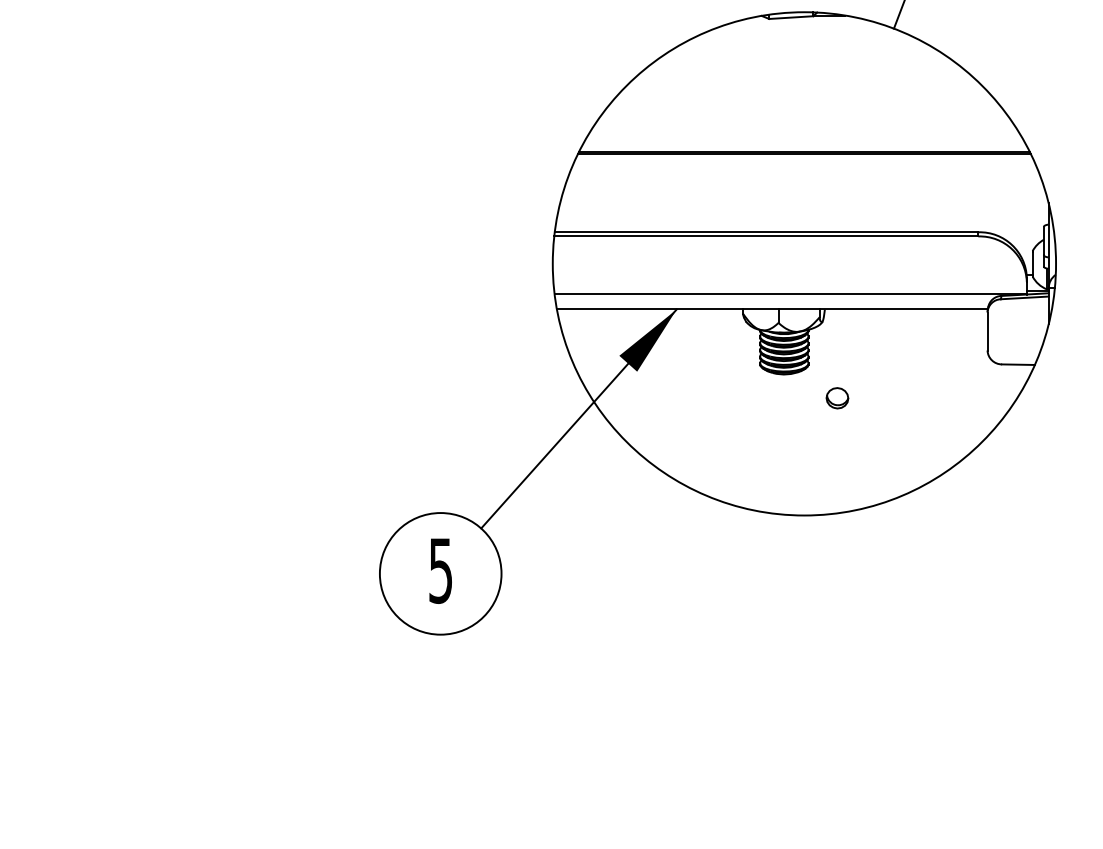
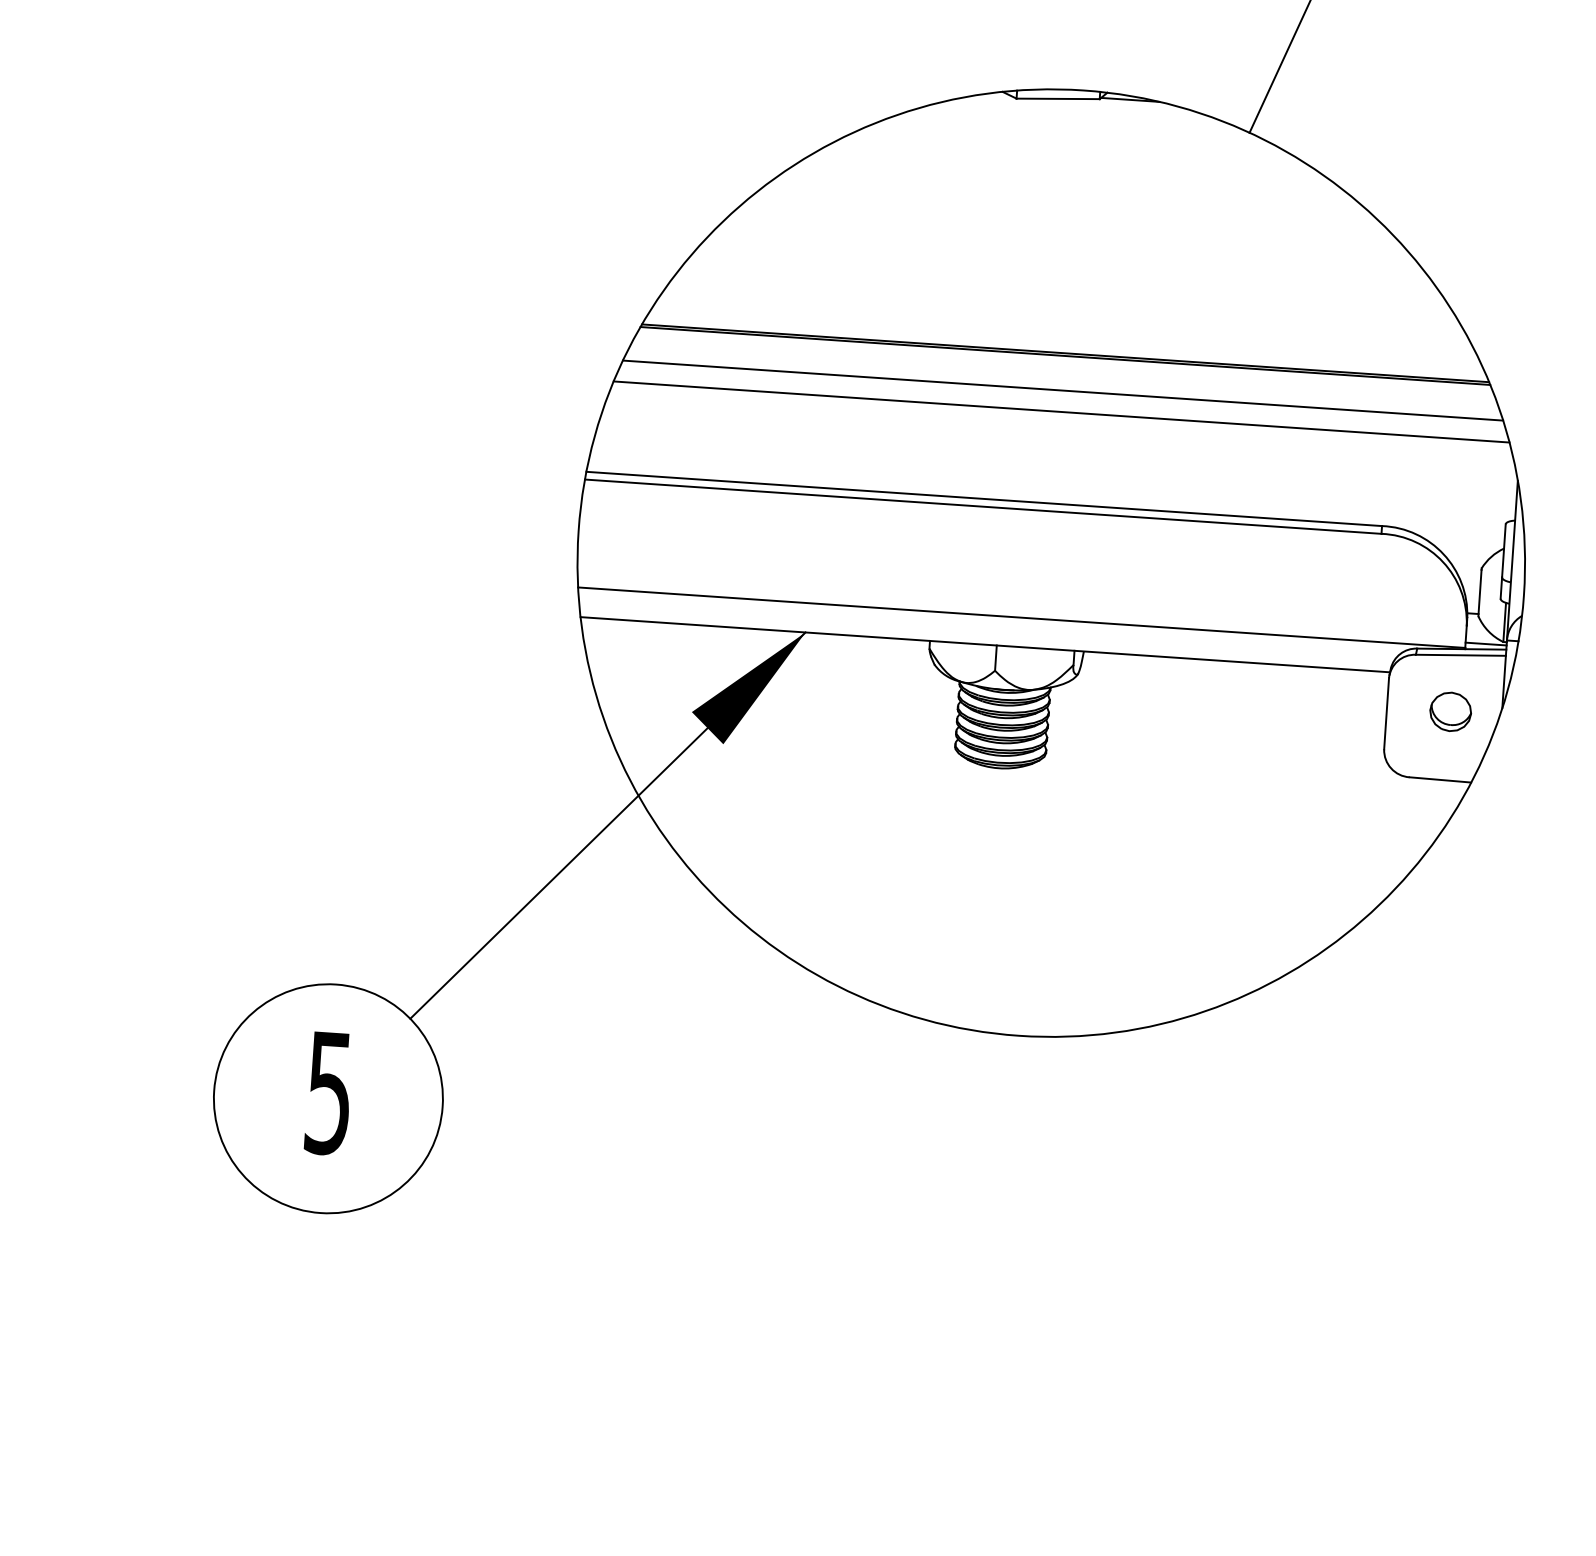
line: (804, 172) -> (1063, 391), added
line: (804, 183) -> (1061, 412), added
part: (837, 398) -> (1450, 712), moved

